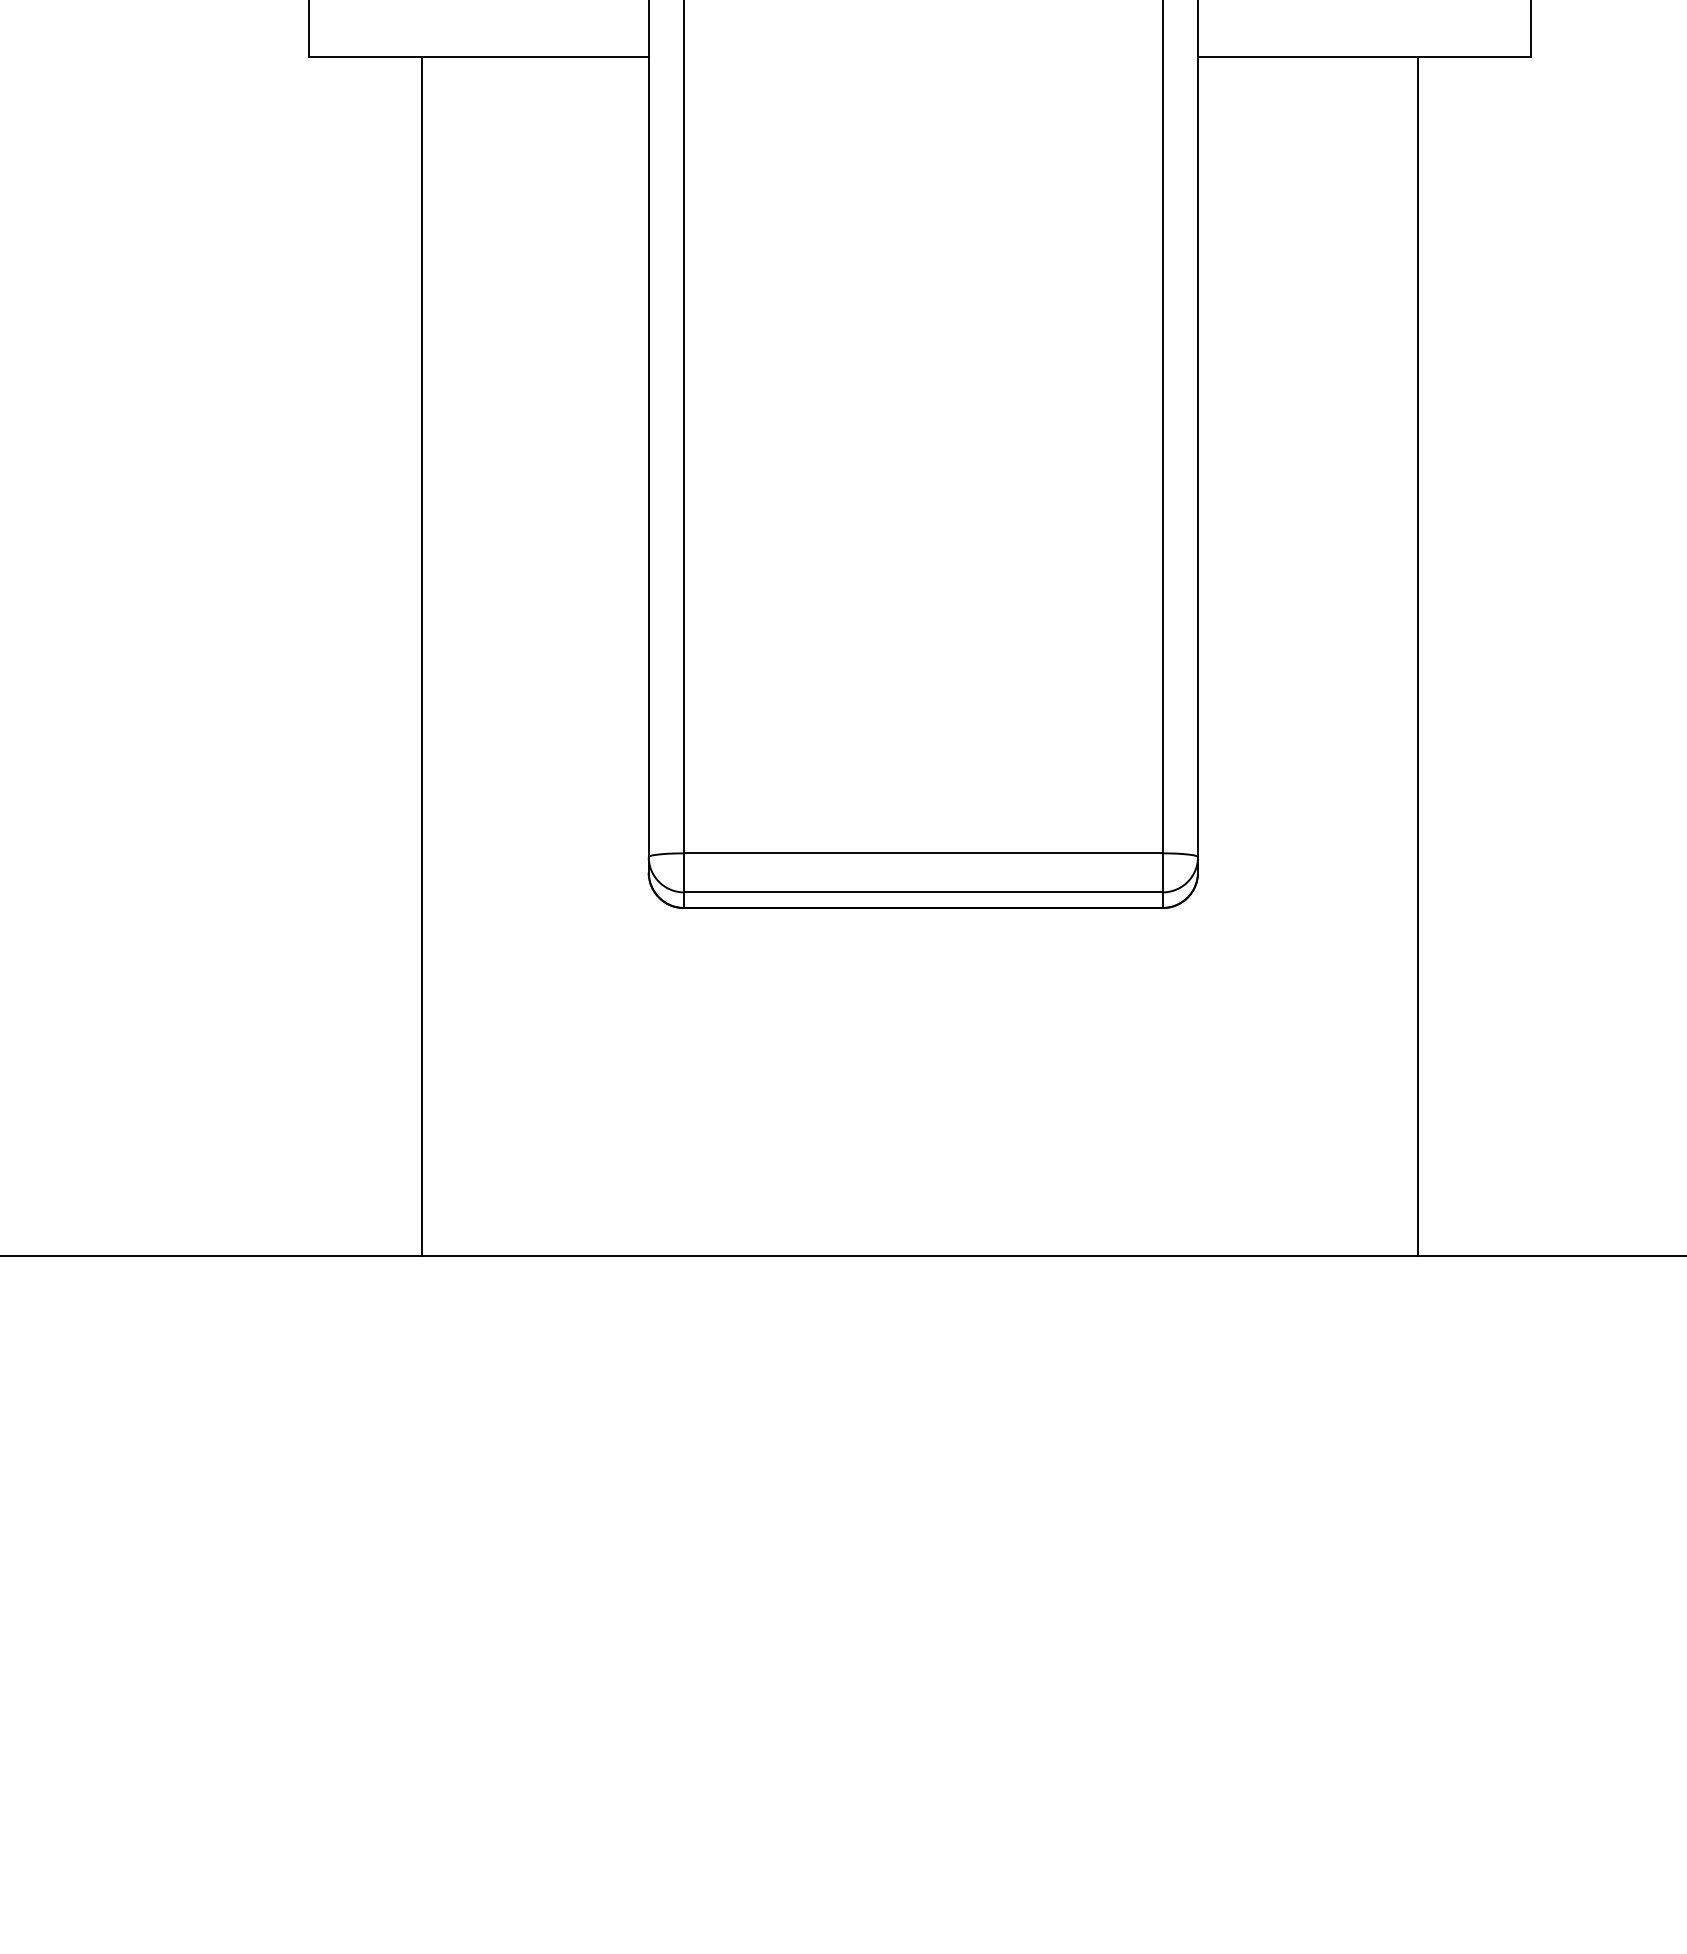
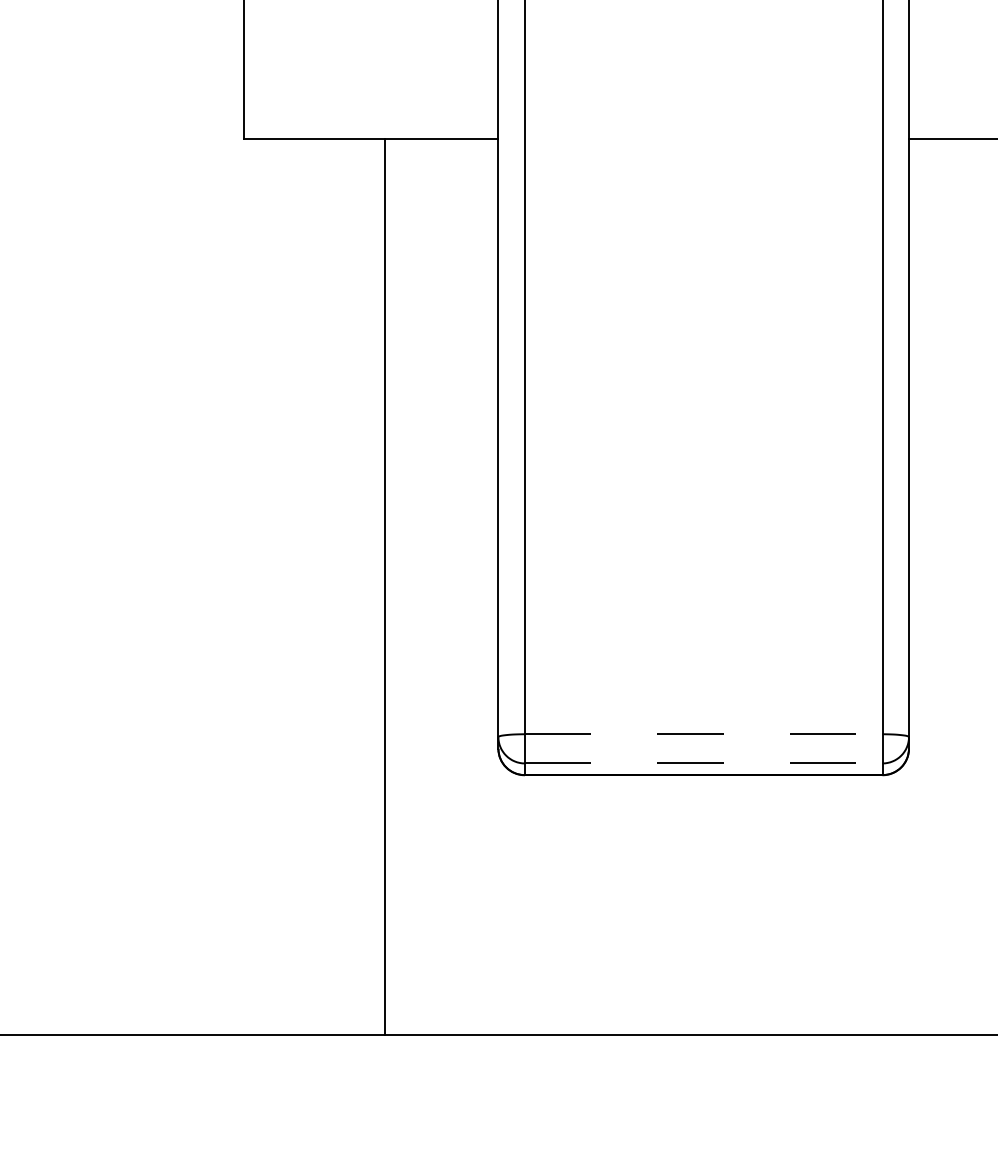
line: (421, 655) -> (384, 586), moved
line: (923, 853) -> (703, 734), solid -> dashed
line: (923, 892) -> (703, 763), solid -> dashed

